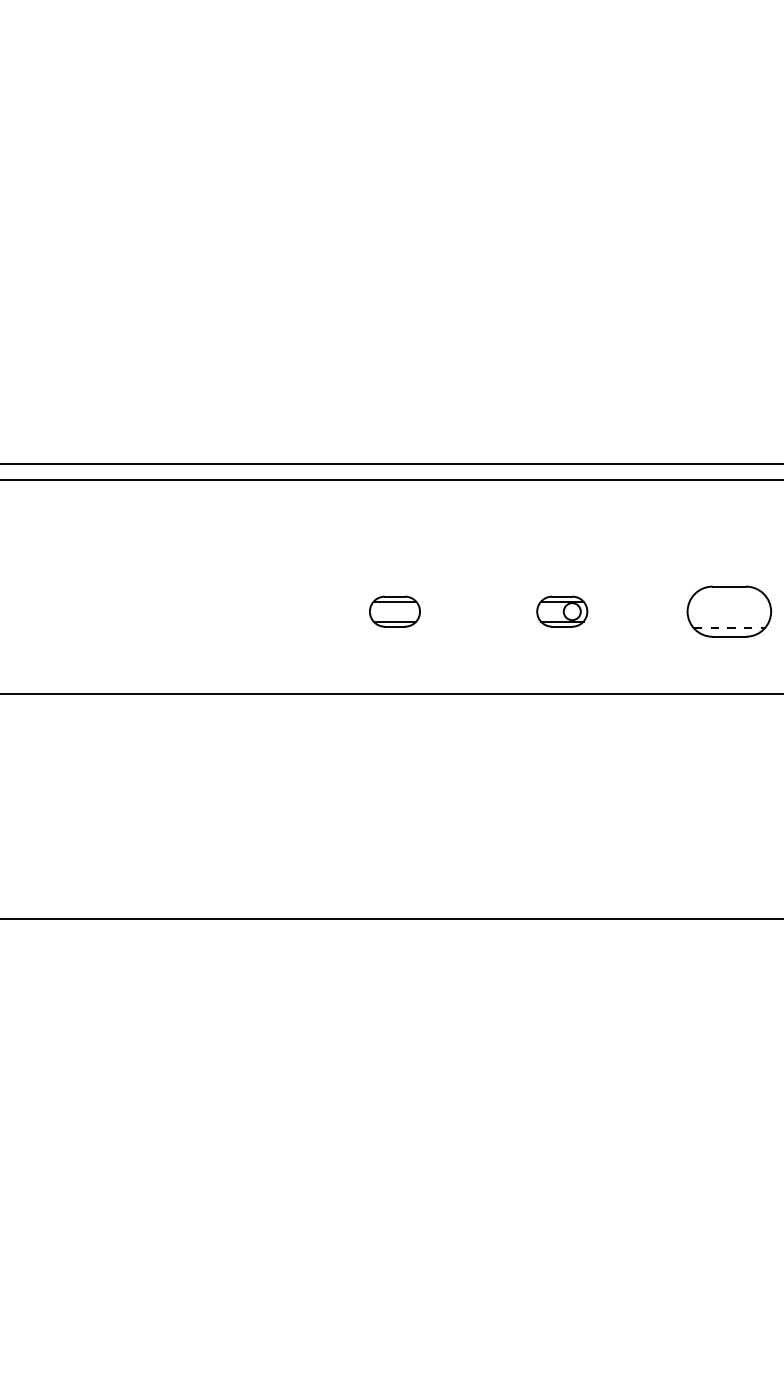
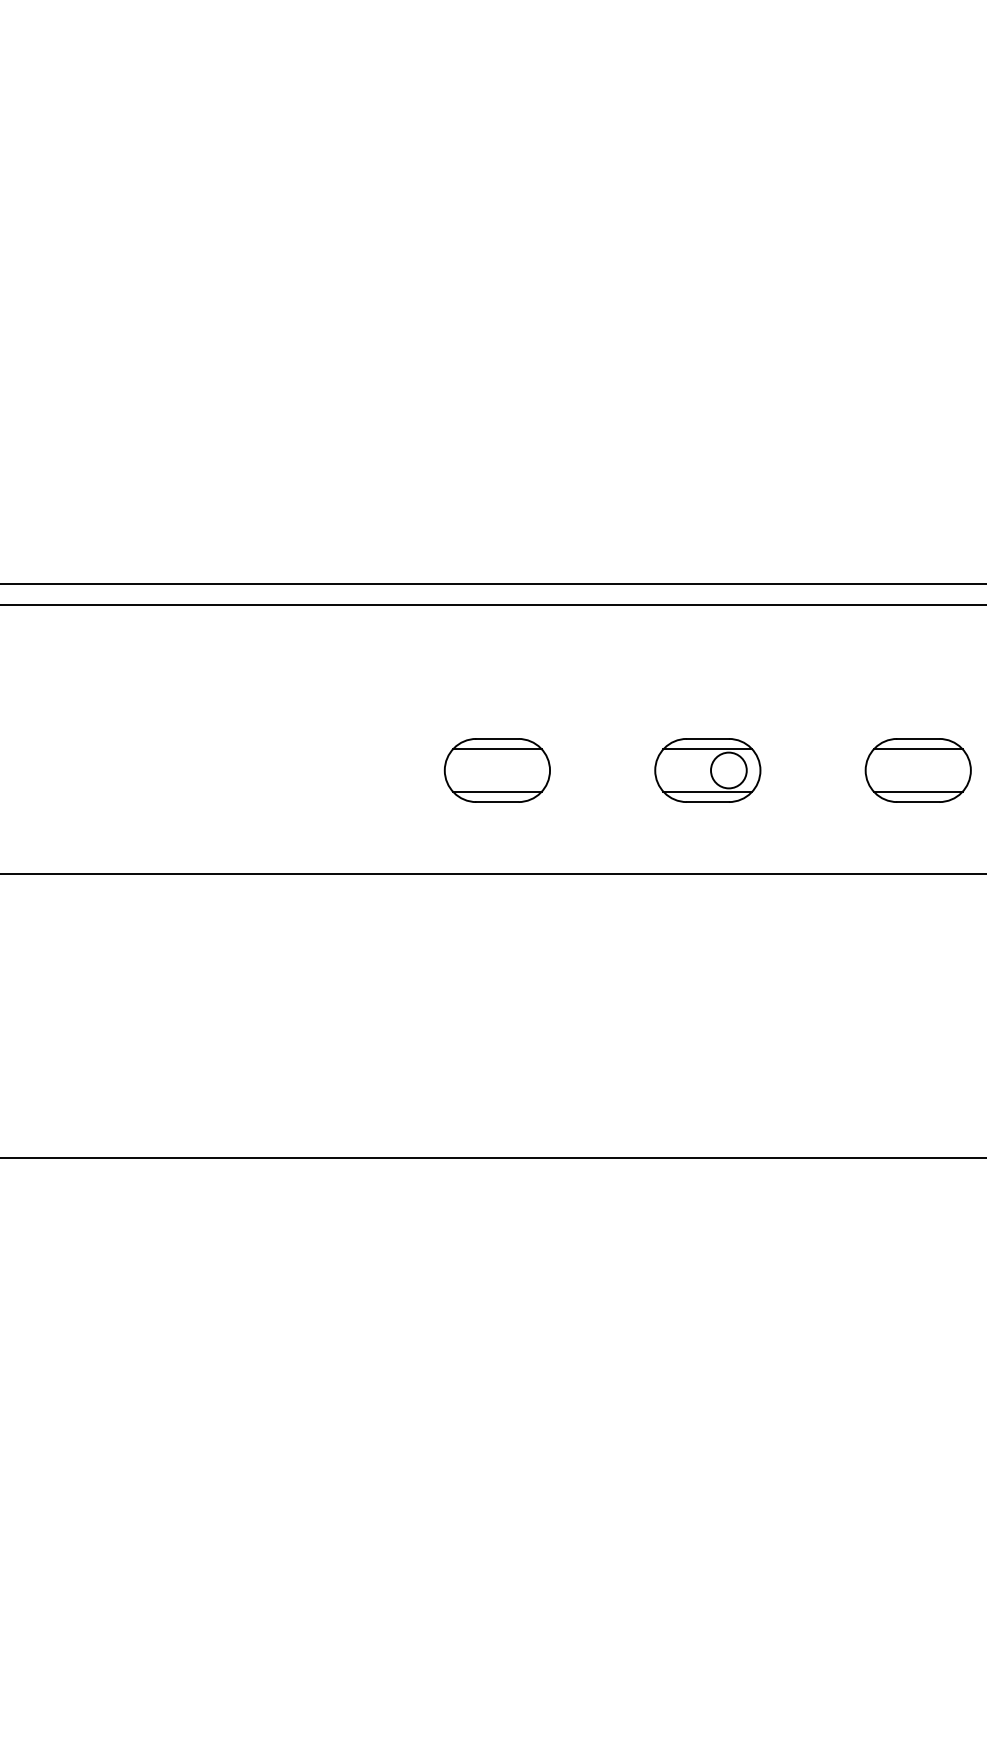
line: (728, 595) -> (917, 749), added
part: (394, 611) -> (496, 770), size x1.67
part: (561, 611) -> (707, 770), size x1.67
line: (729, 628) -> (918, 791), dashed -> solid

